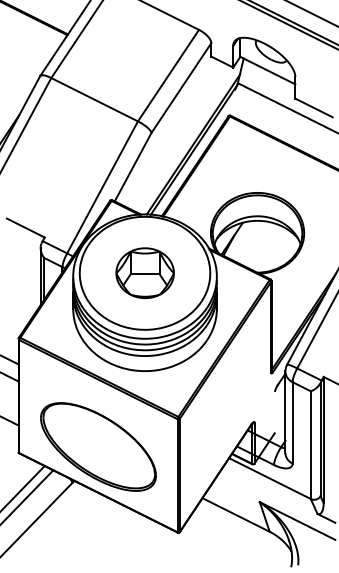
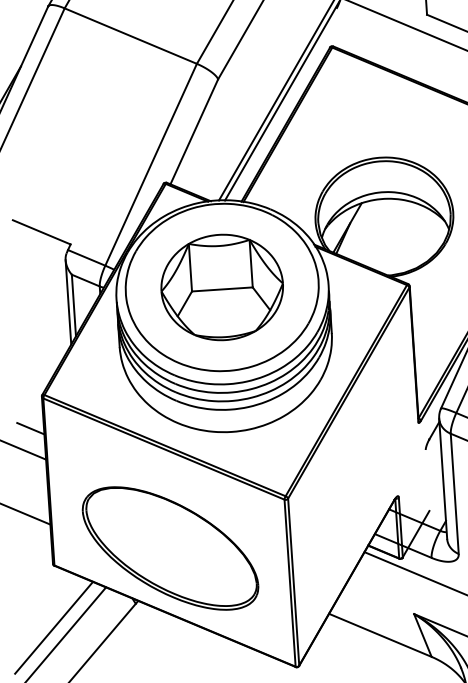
part: (145, 272) -> (222, 286), size x1.43

